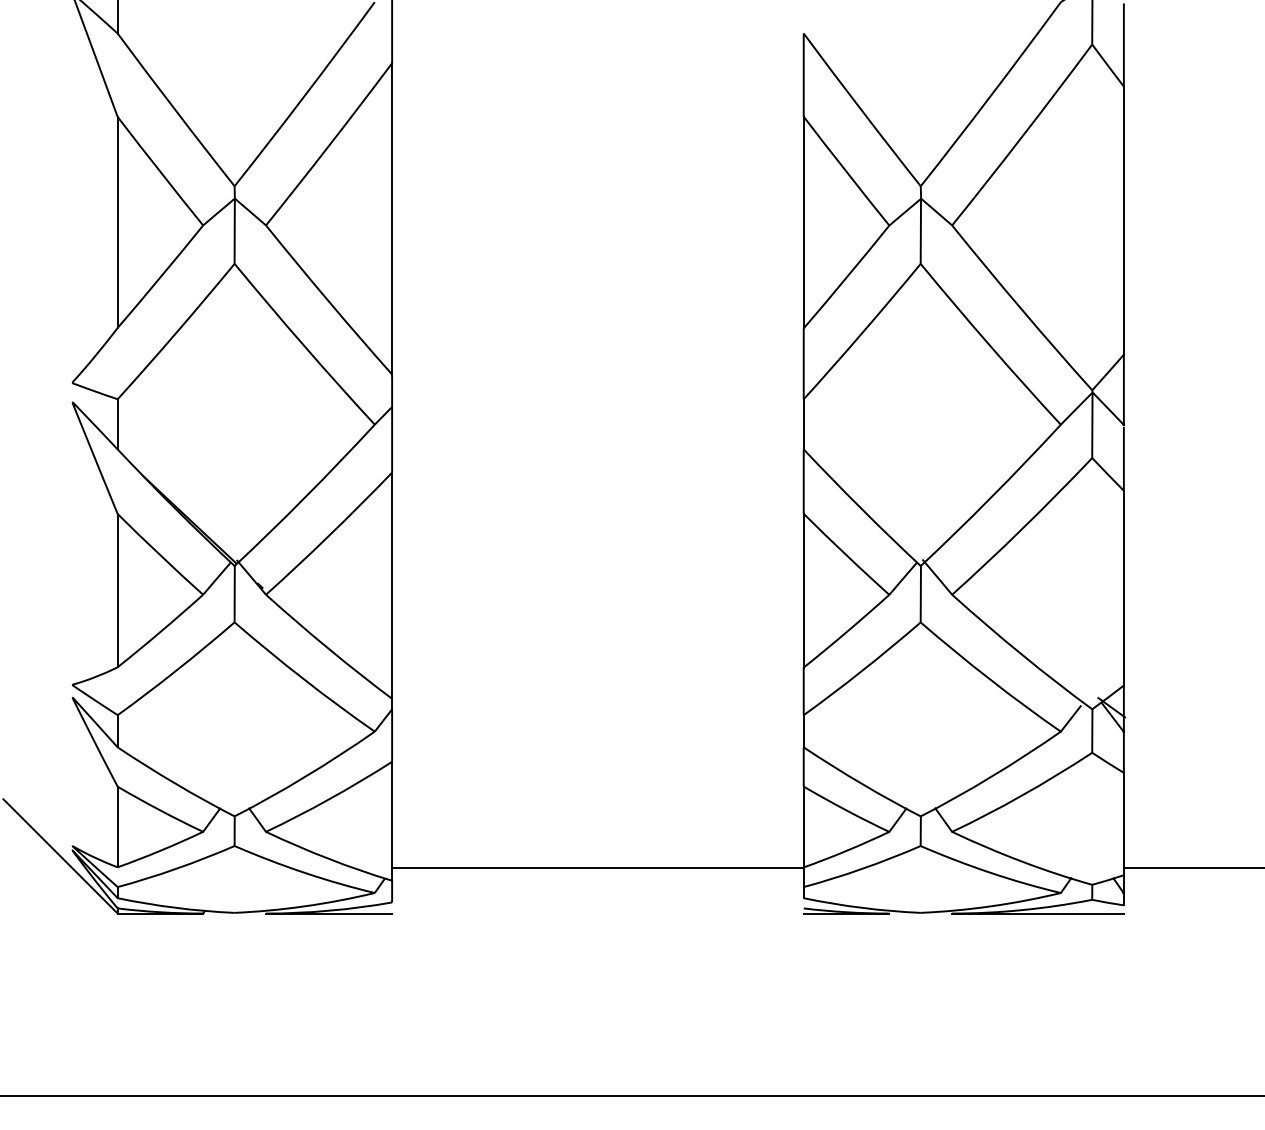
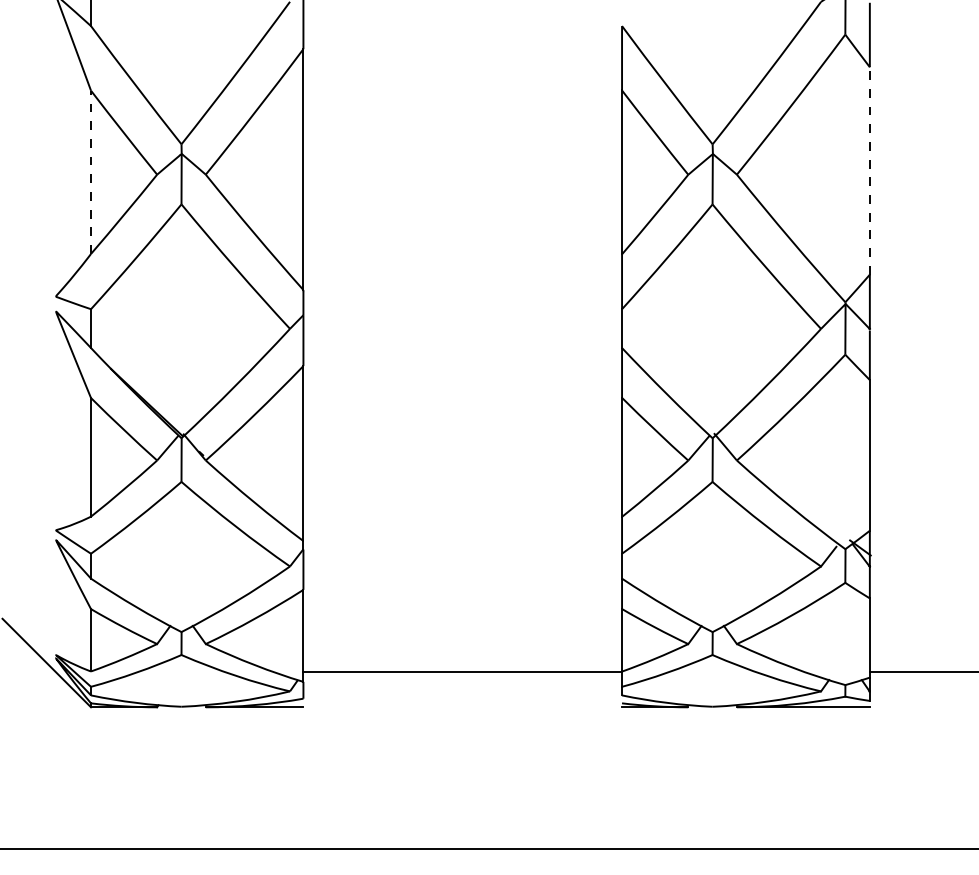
line: (1123, 220) -> (869, 170), solid -> dashed
line: (118, 222) -> (91, 172), solid -> dashed

